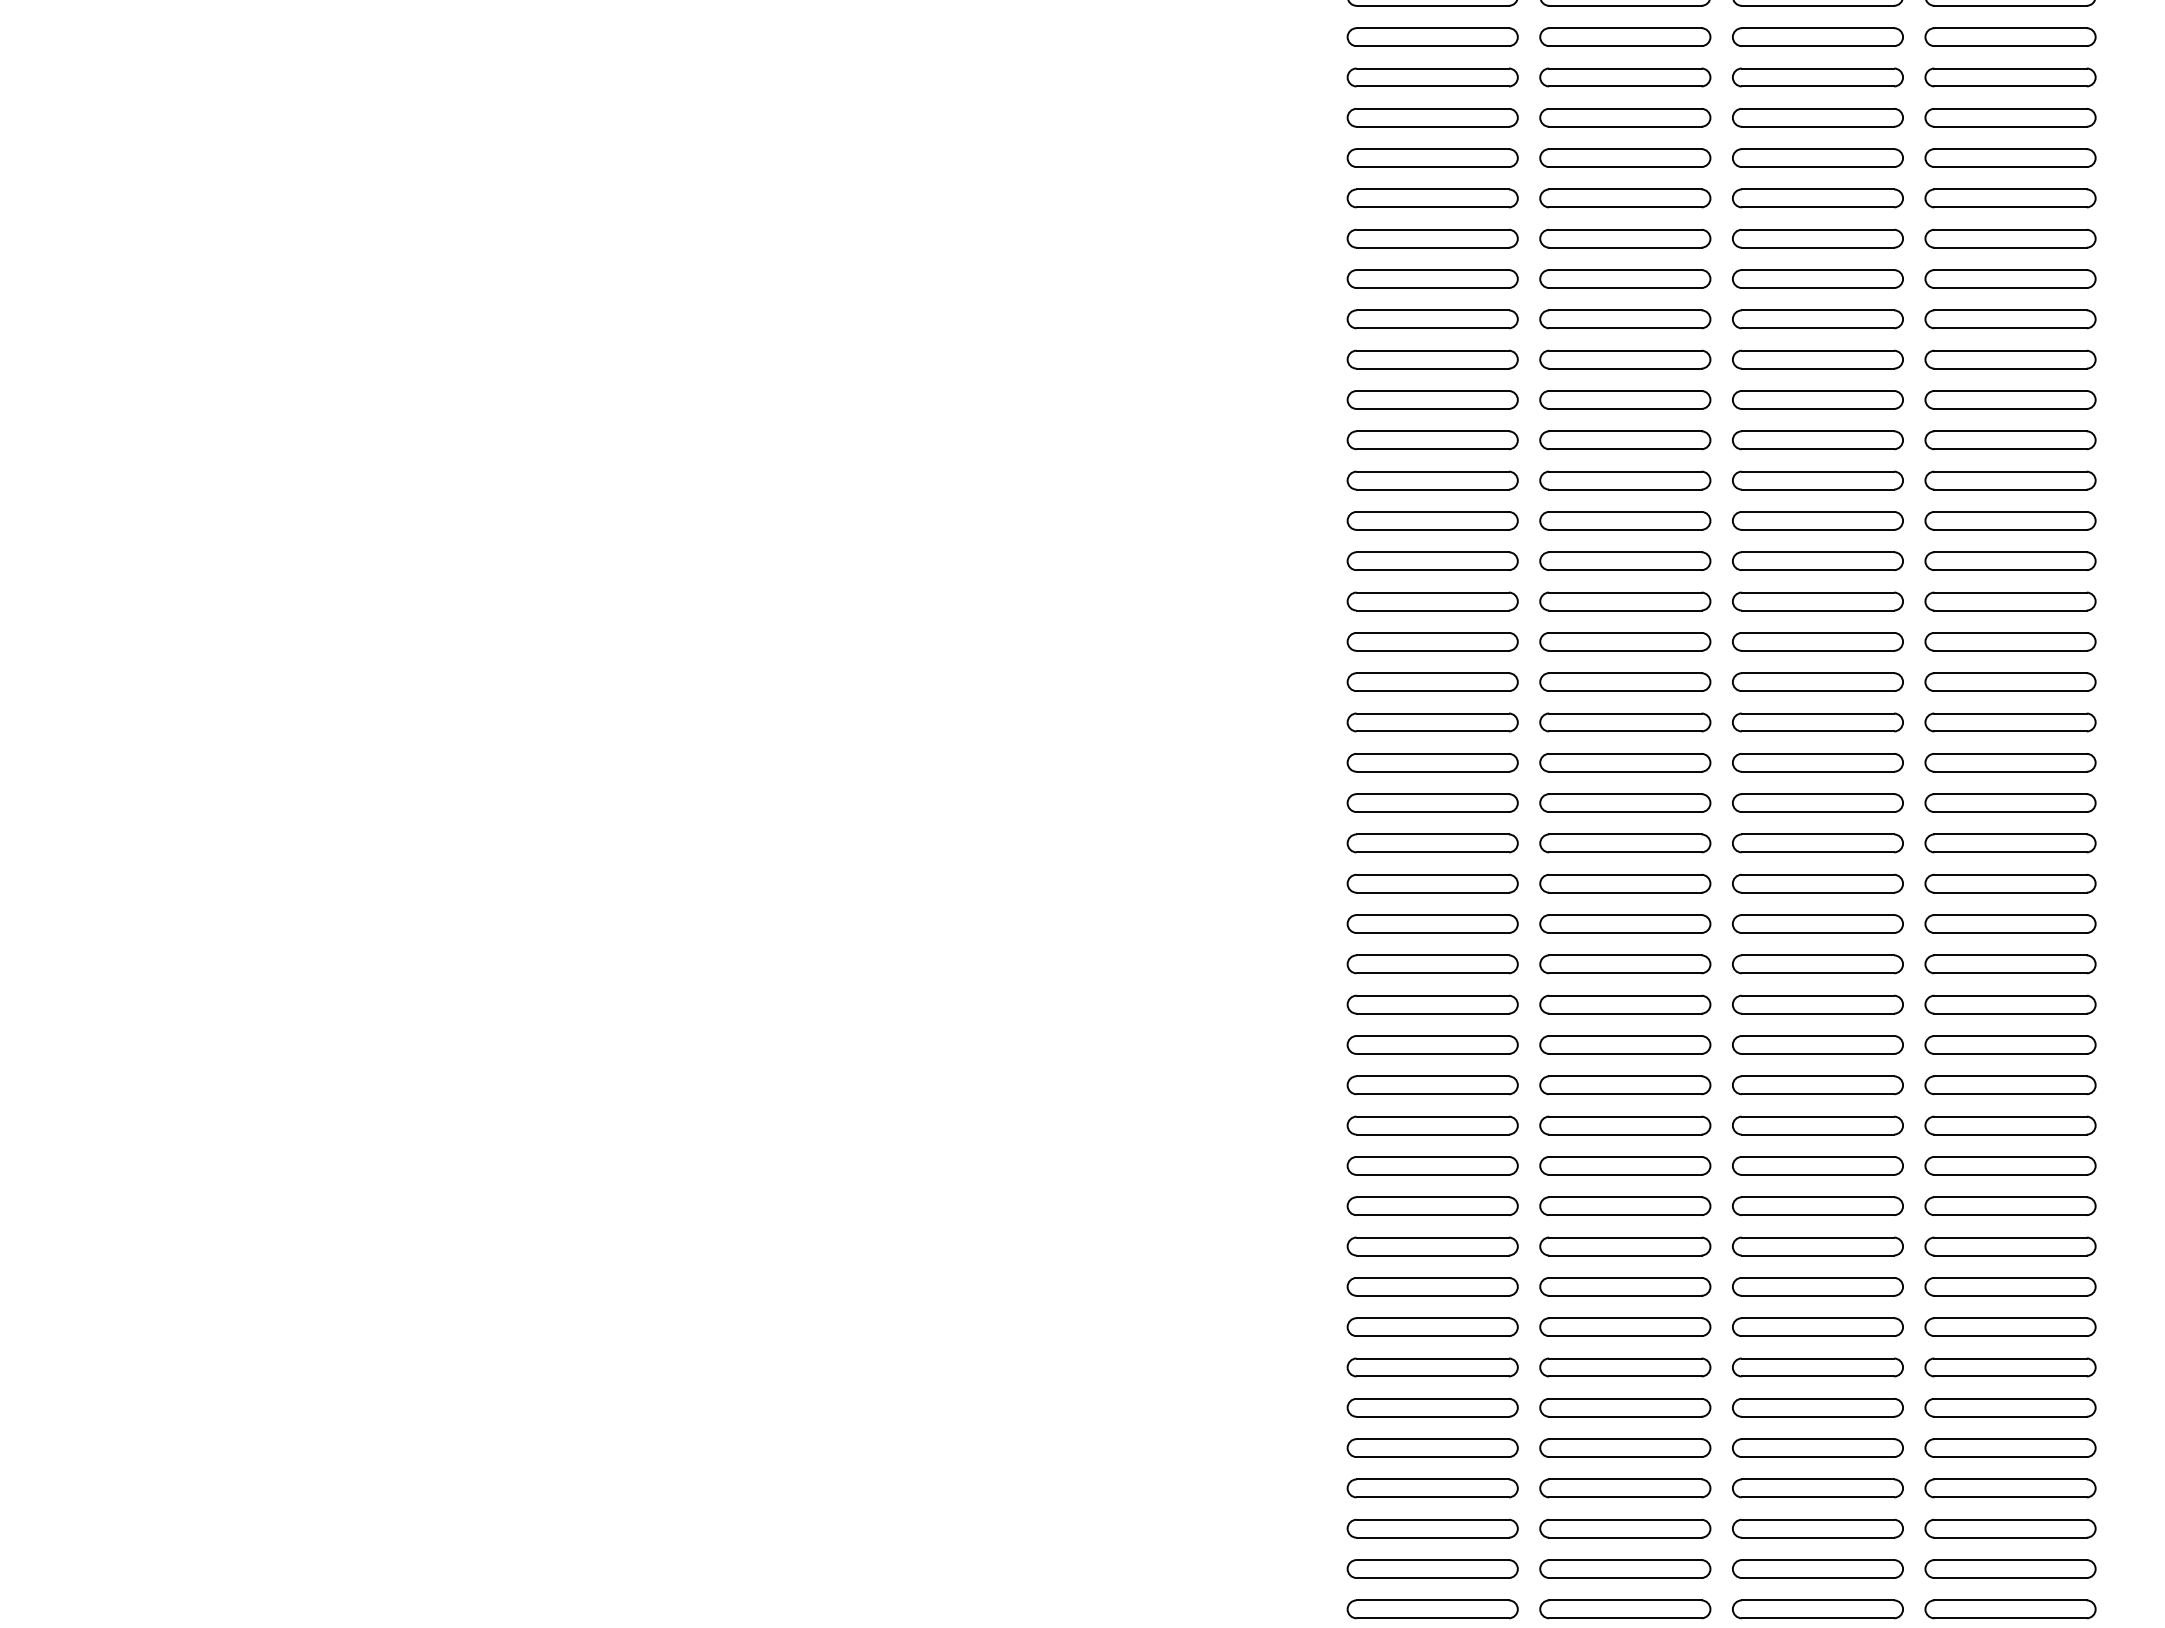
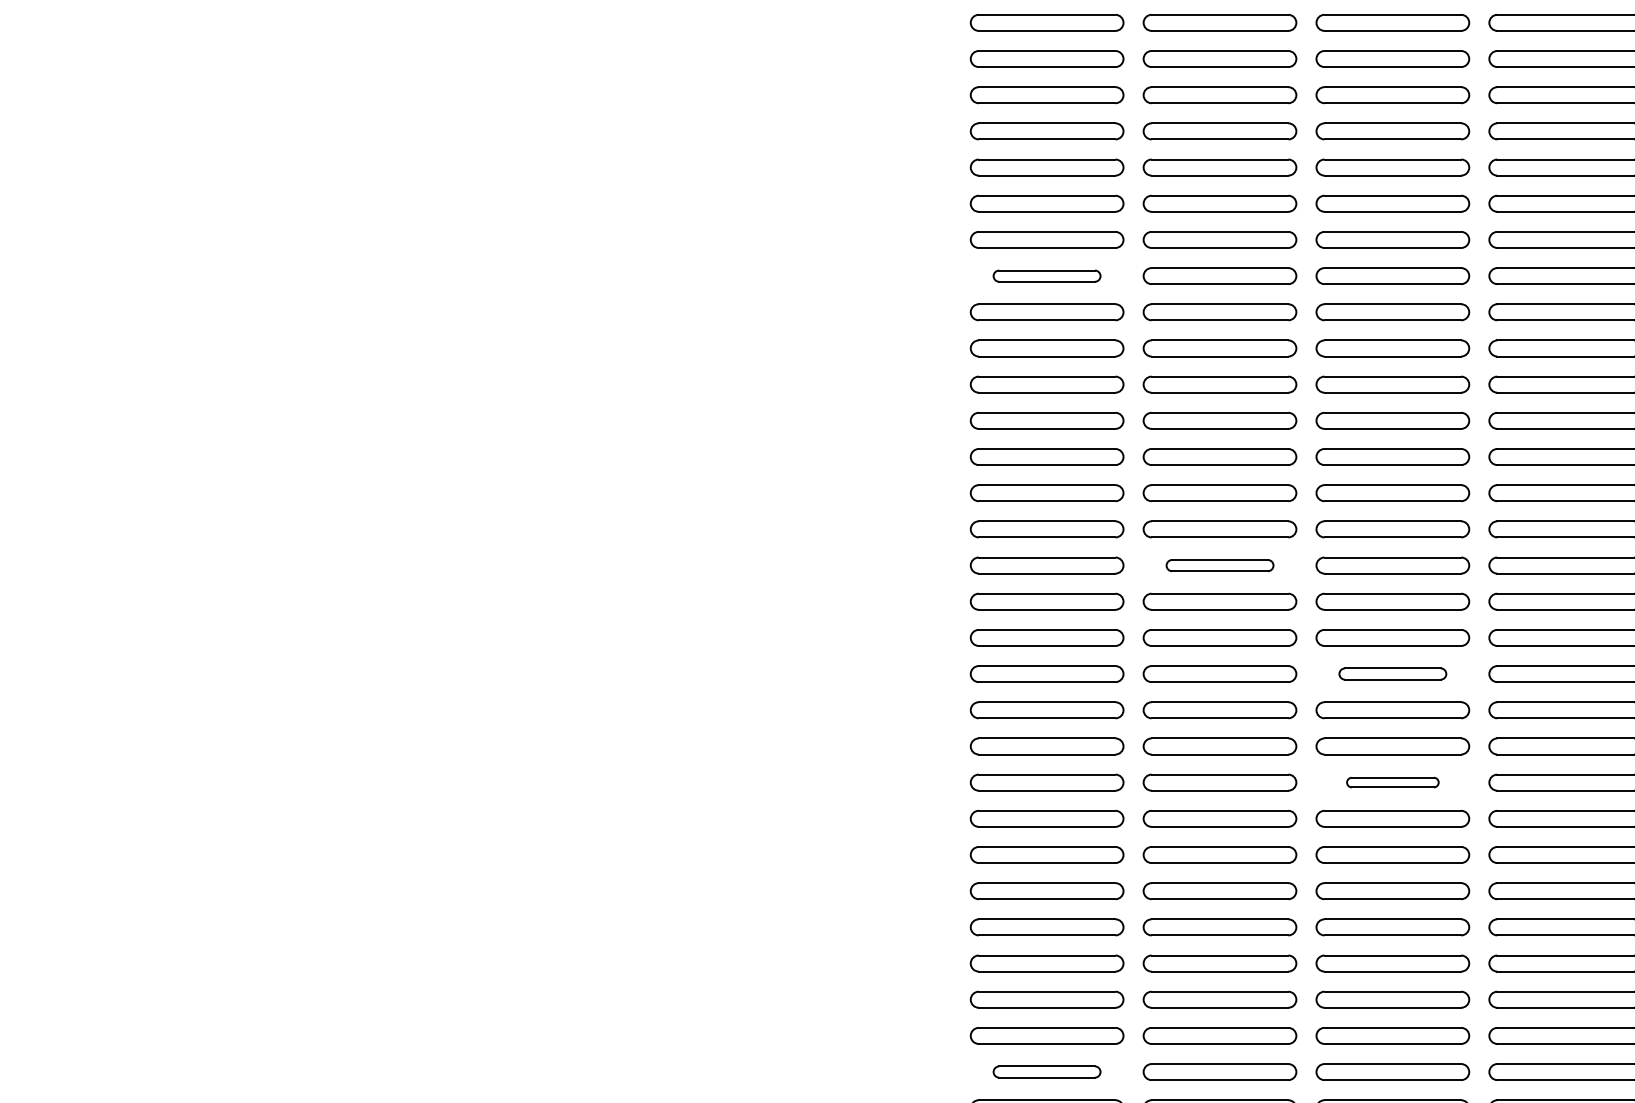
part: (1432, 440) -> (1046, 276), size x0.7
part: (1625, 762) -> (1220, 565), size x0.7
part: (1817, 883) -> (1392, 673), size x0.7
part: (1817, 1004) -> (1392, 782), size x0.6
part: (1432, 1326) -> (1046, 1071), size x0.7

